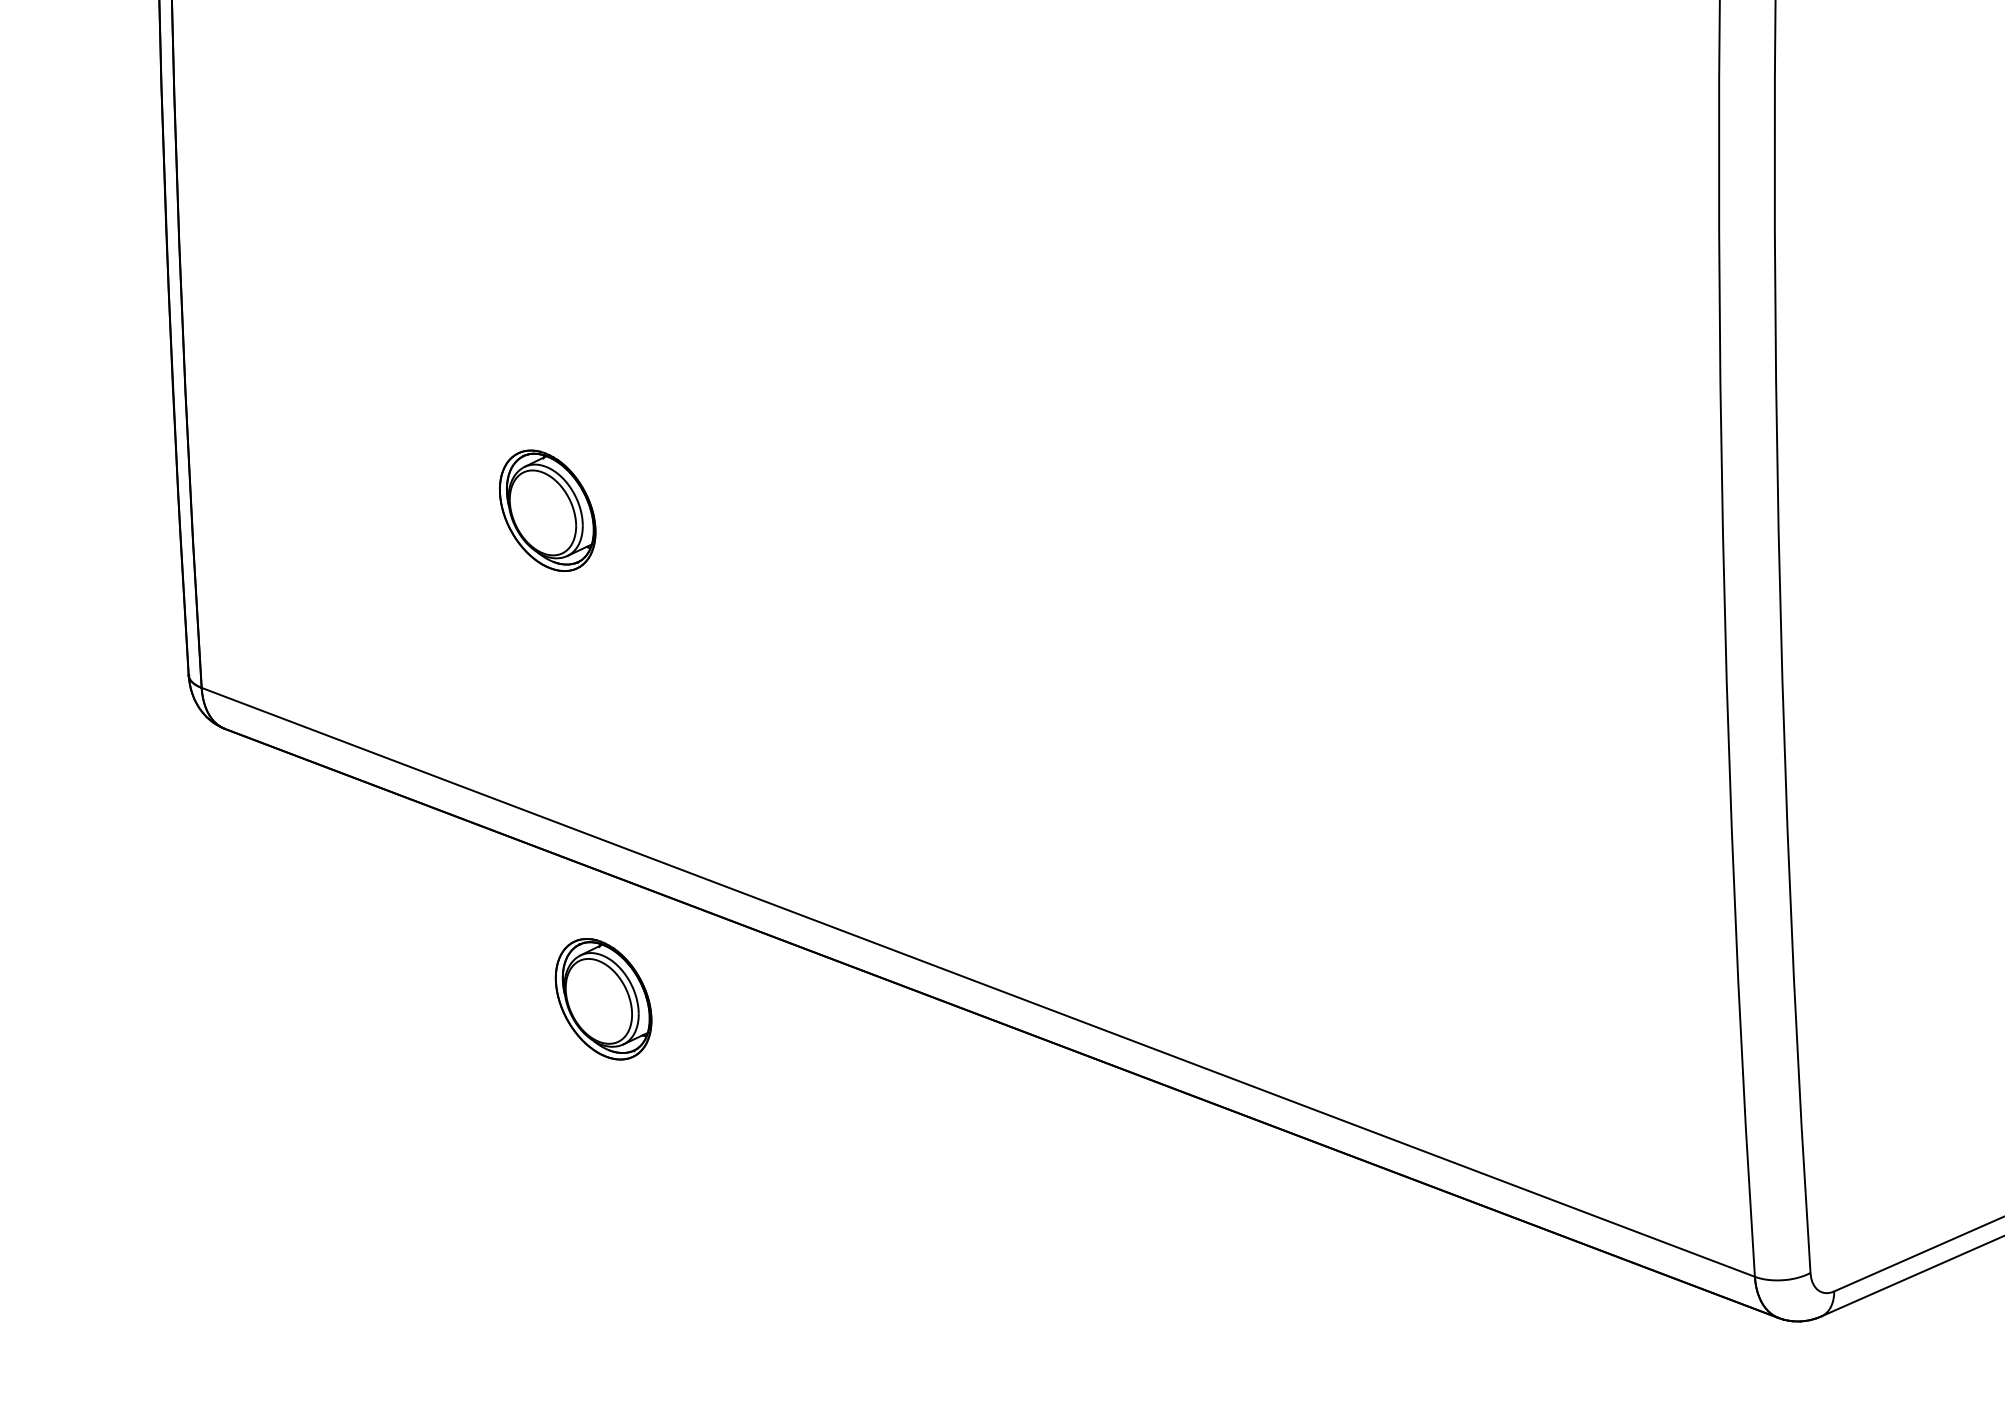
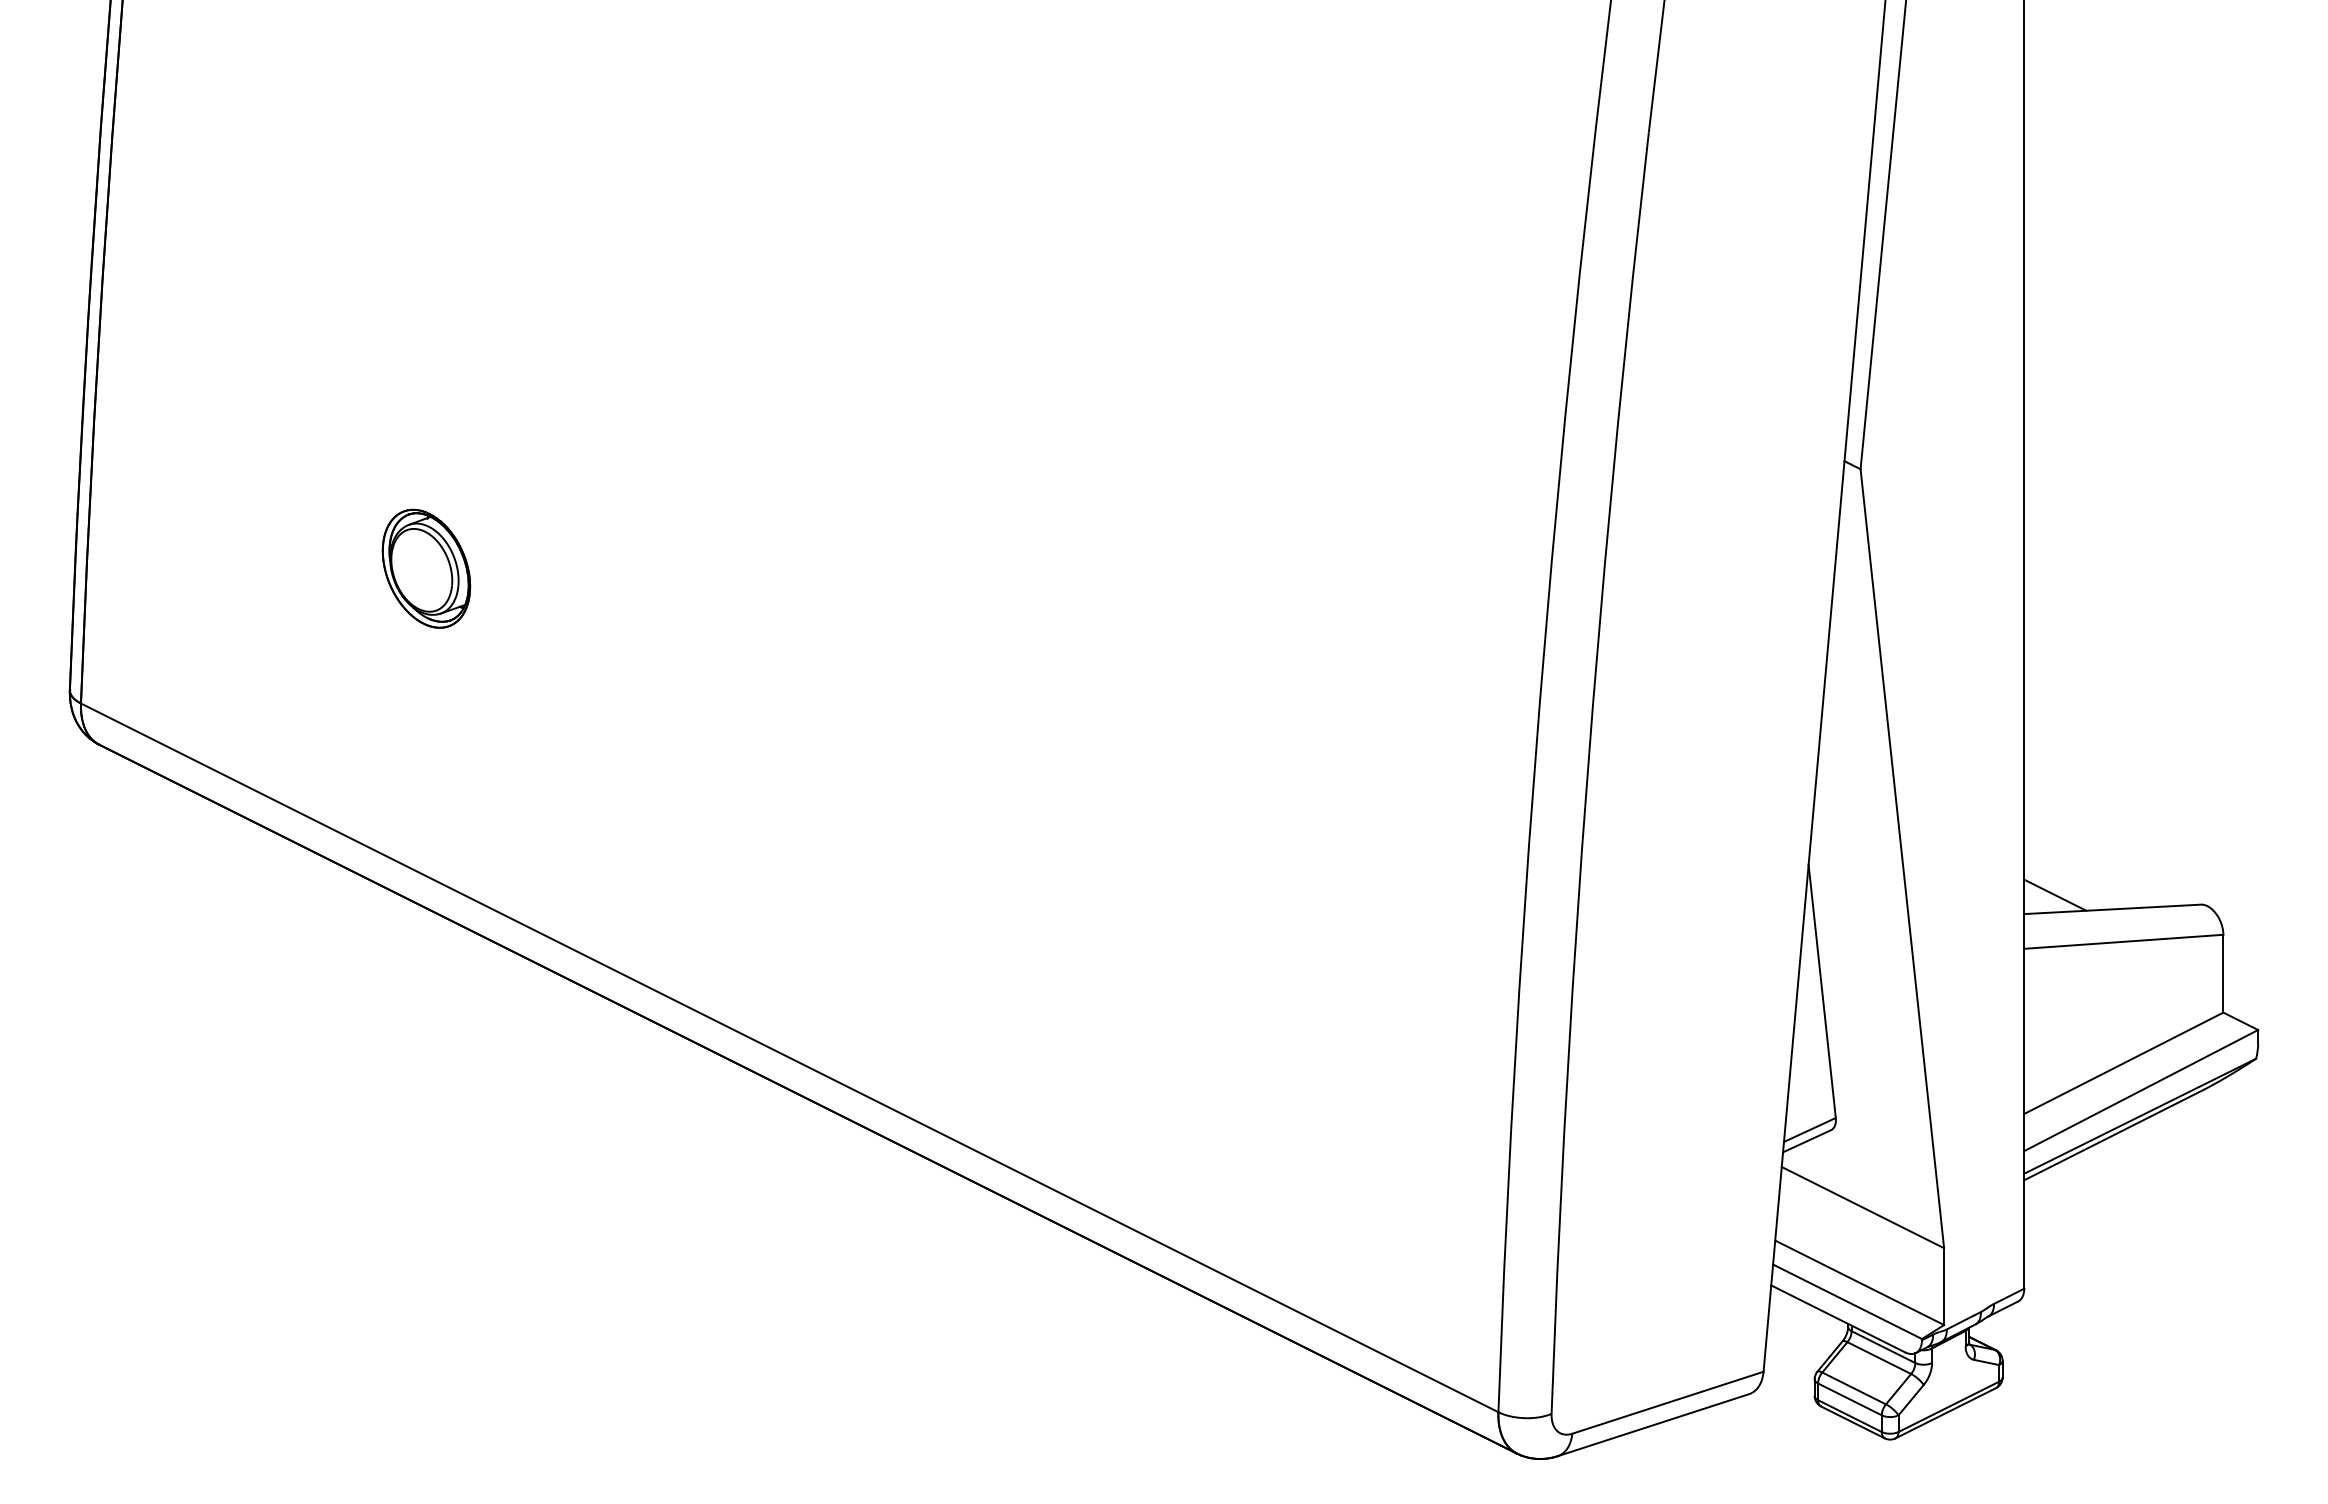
part: (603, 998) -> (432, 1037), removed

